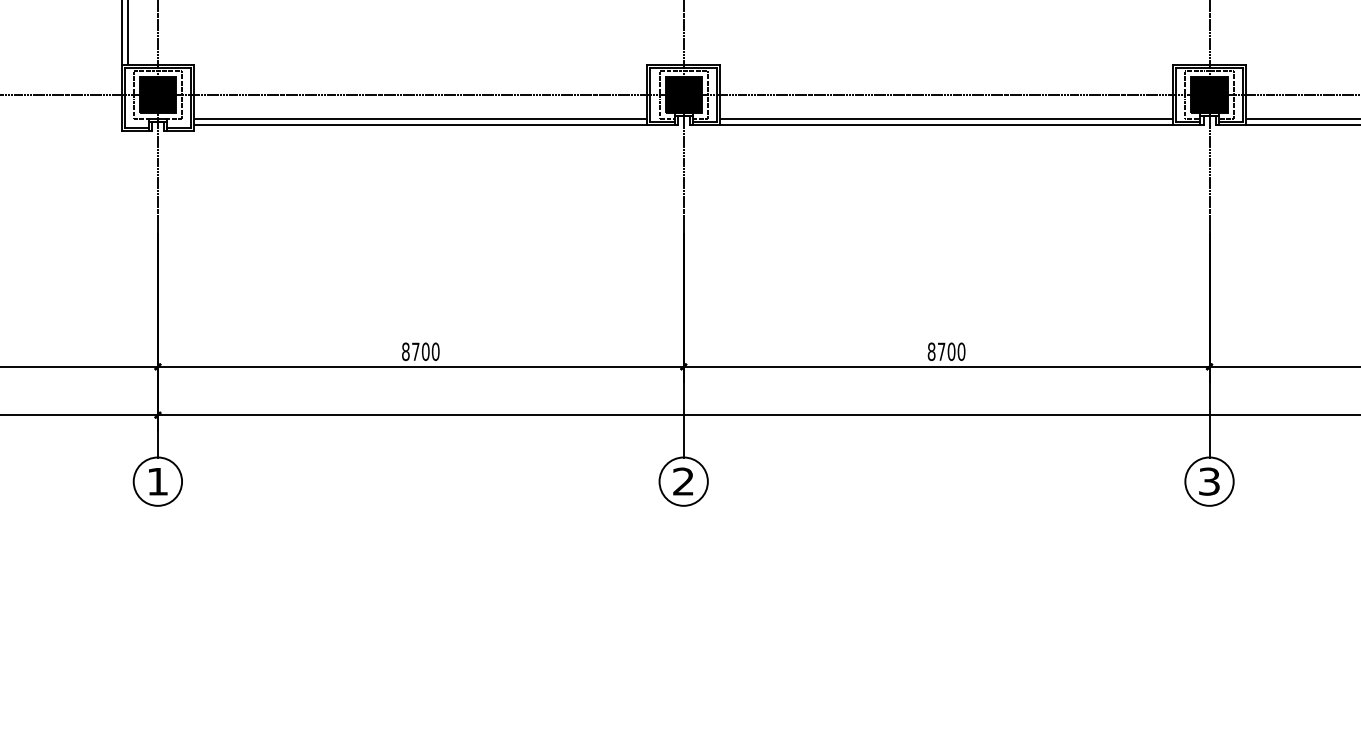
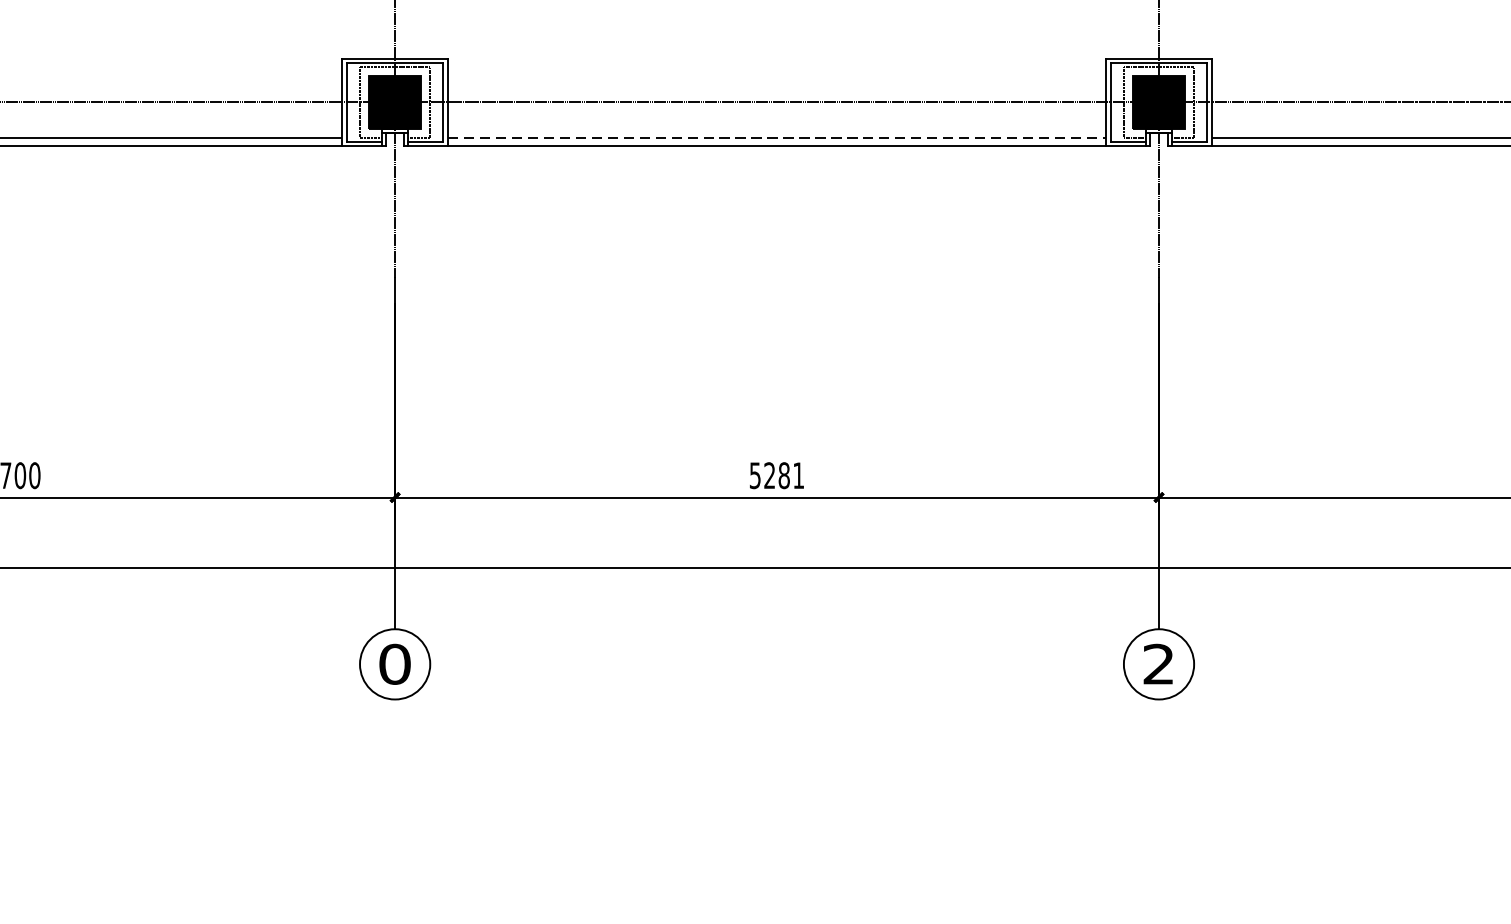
line: (946, 119) -> (776, 138), solid -> dashed
text: (946, 351) -> (776, 475), 8700 -> 5281
text: (683, 481) -> (394, 664), 2 -> 0
text: (1209, 481) -> (1158, 664), 3 -> 2

